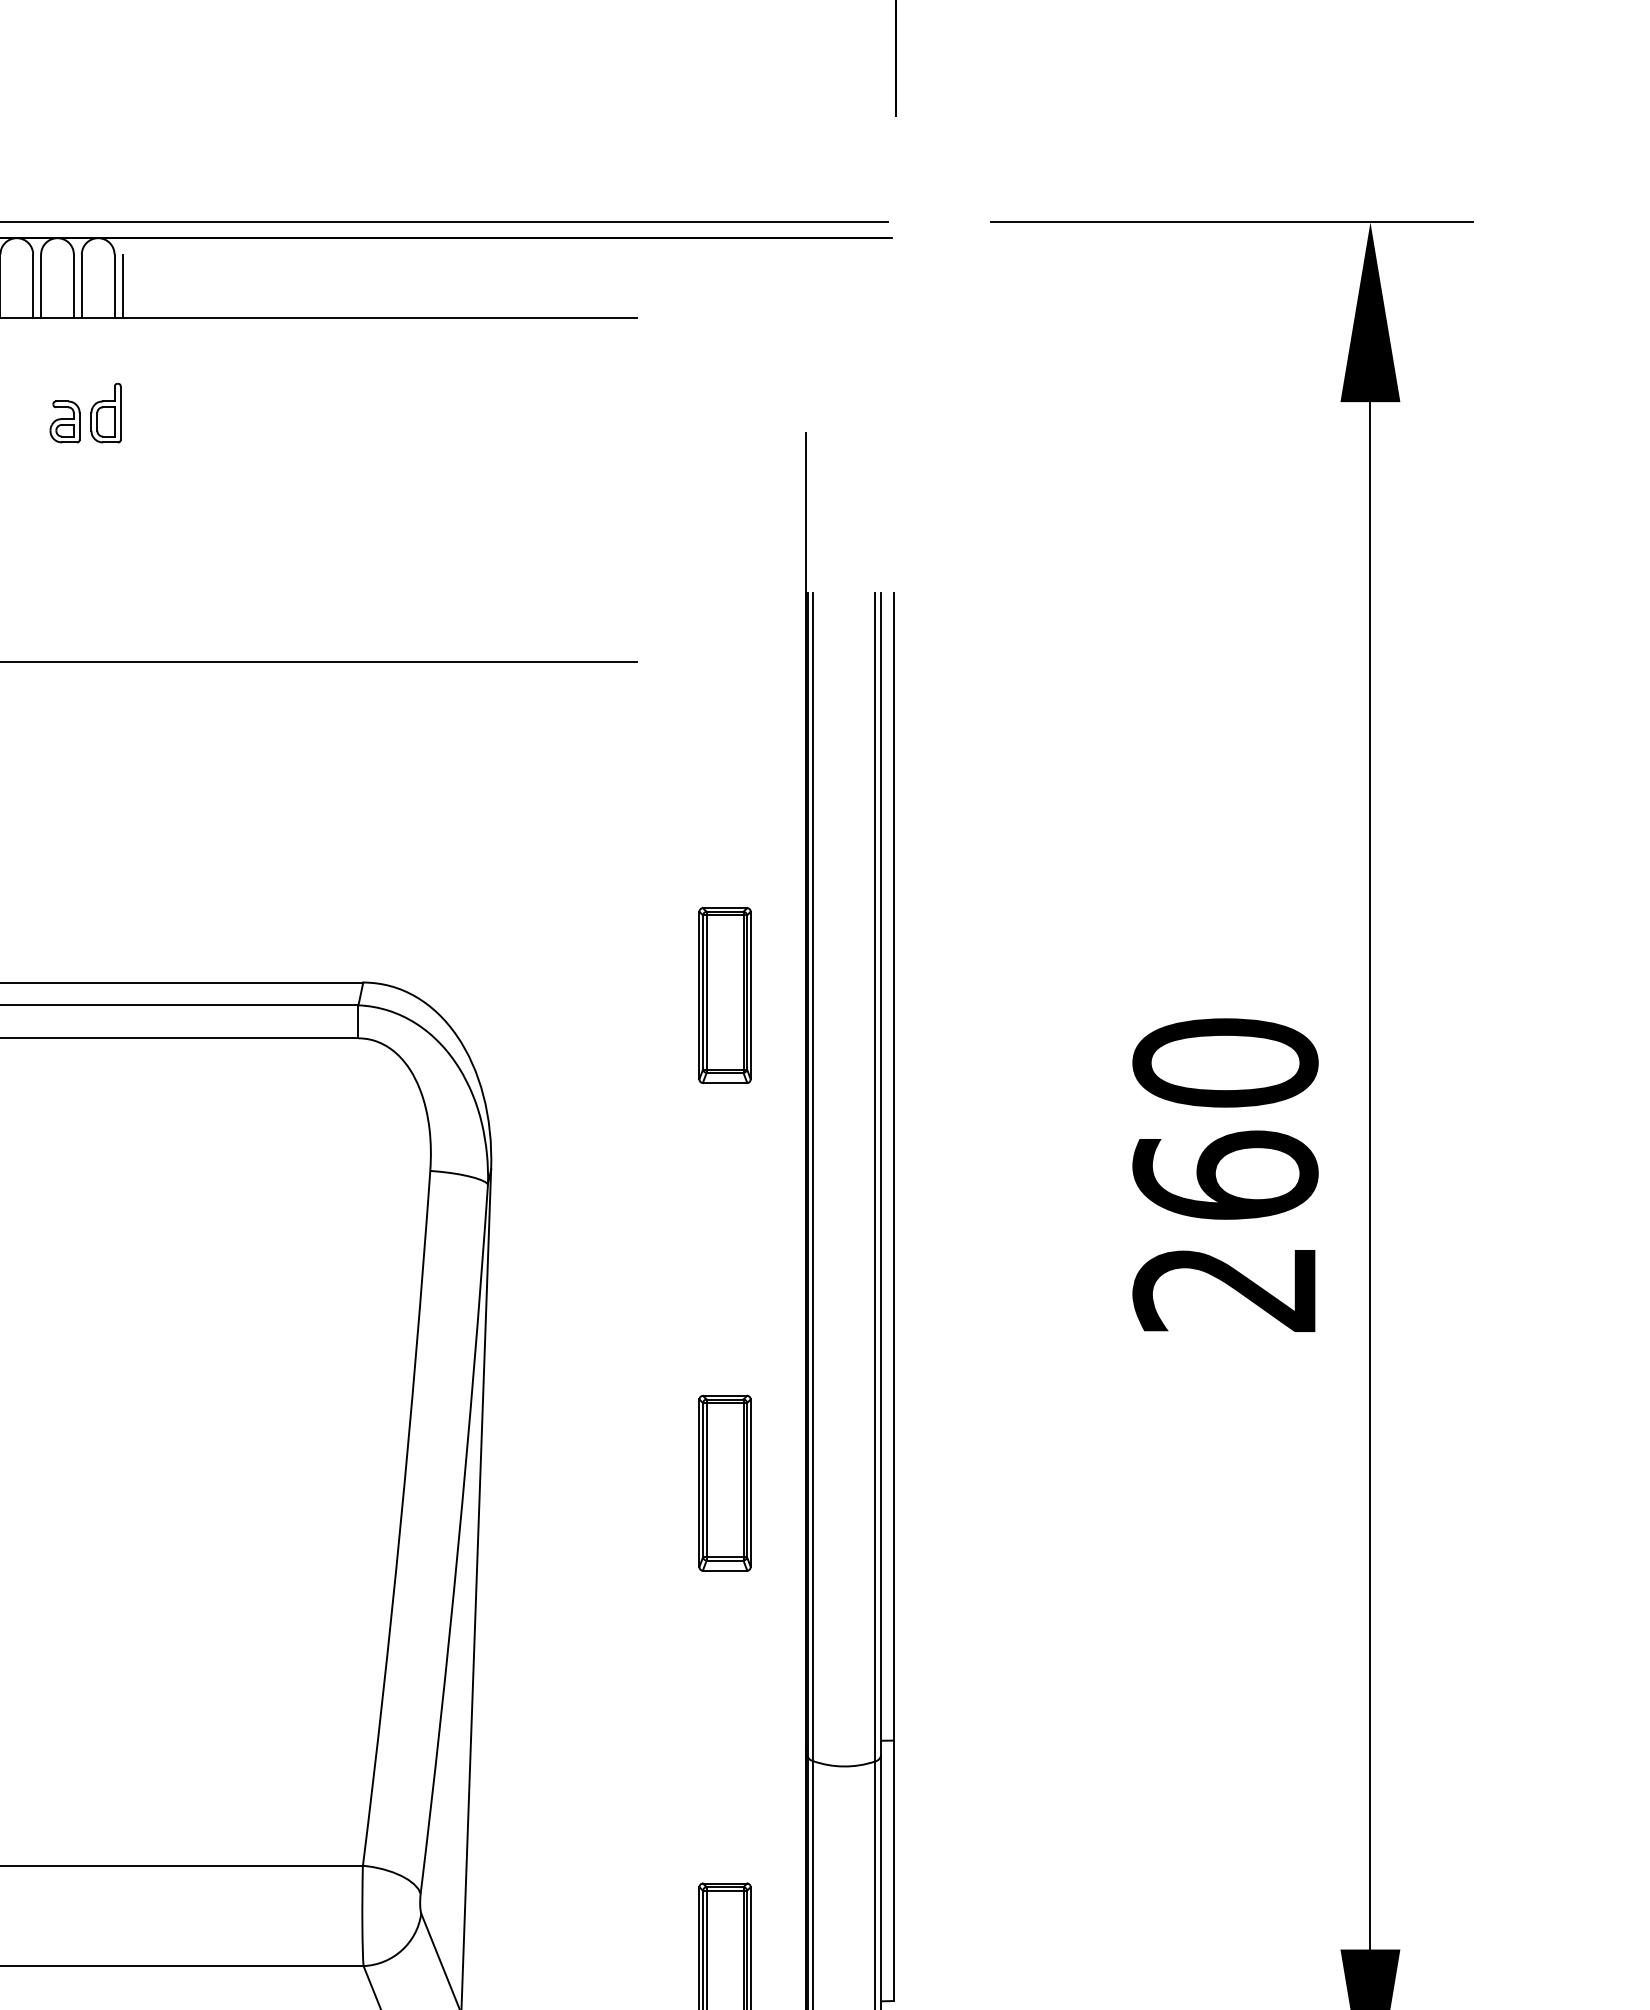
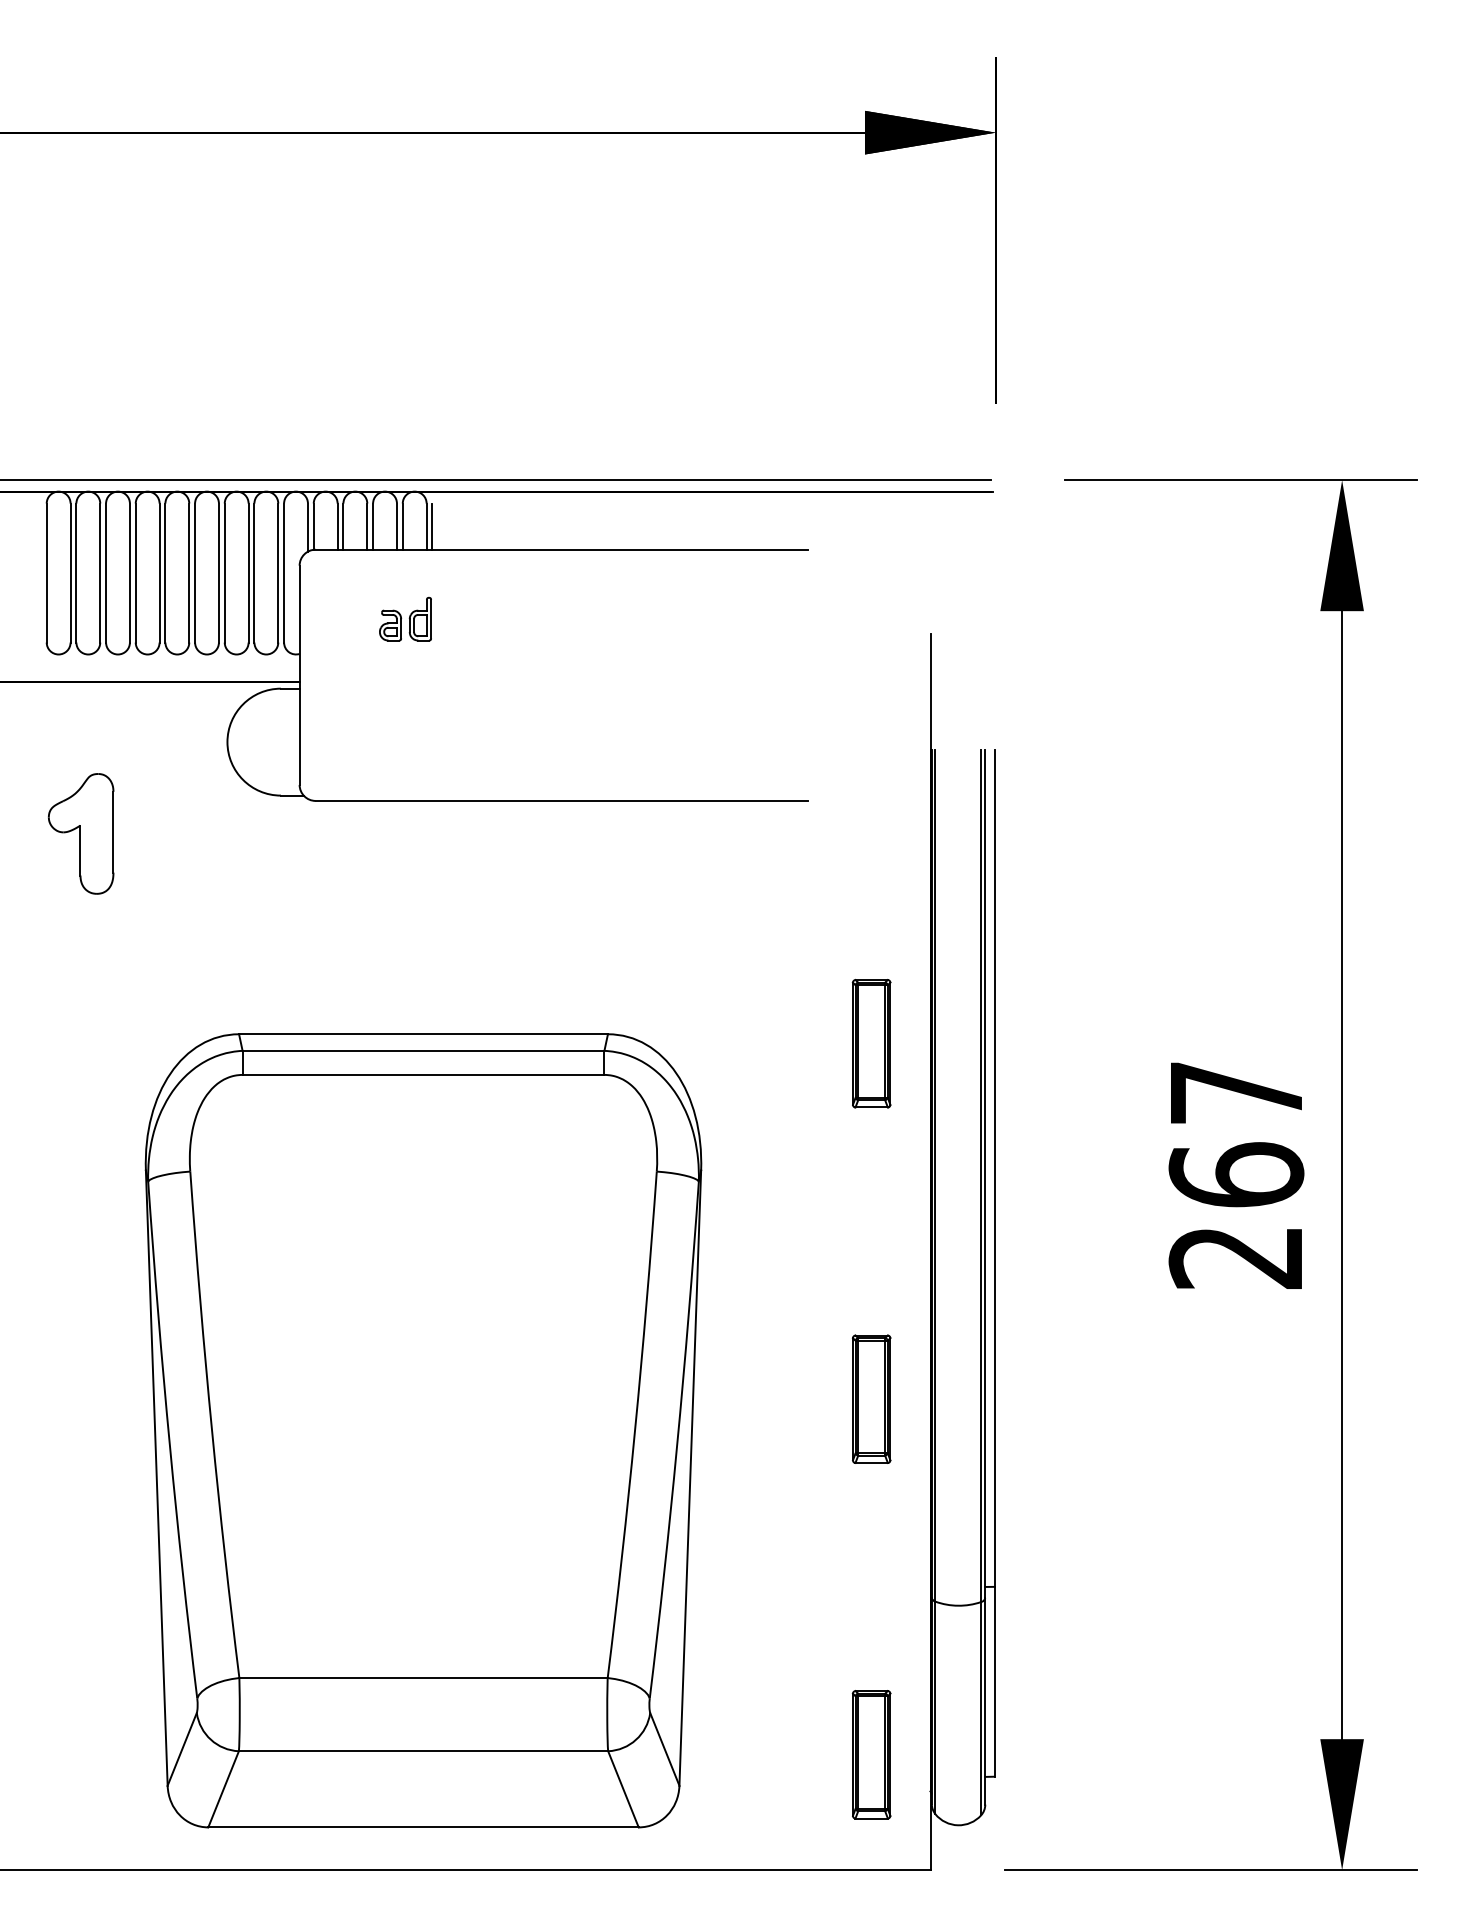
text: (1225, 1062) -> (1236, 1092), 260 -> 267

